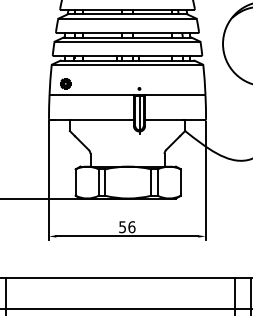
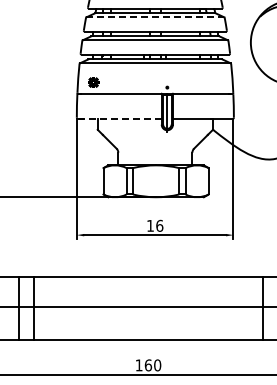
line: (127, 18) -> (155, 17), solid -> dashed
line: (91, 120) -> (119, 119), solid -> dashed
text: (122, 226) -> (150, 225), 56 -> 16

